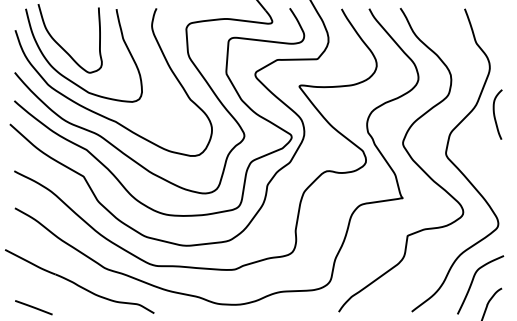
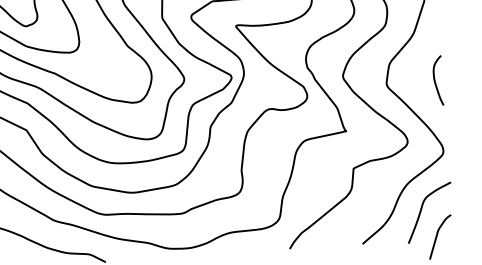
curve: (495, 114) -> (436, 80), moved

